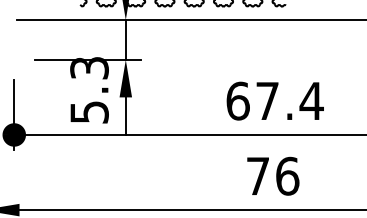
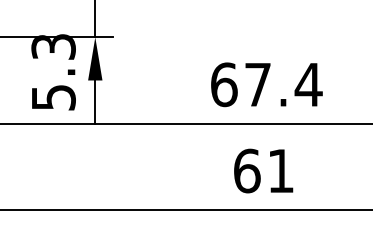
text: (272, 175) -> (263, 170), 76 -> 61

